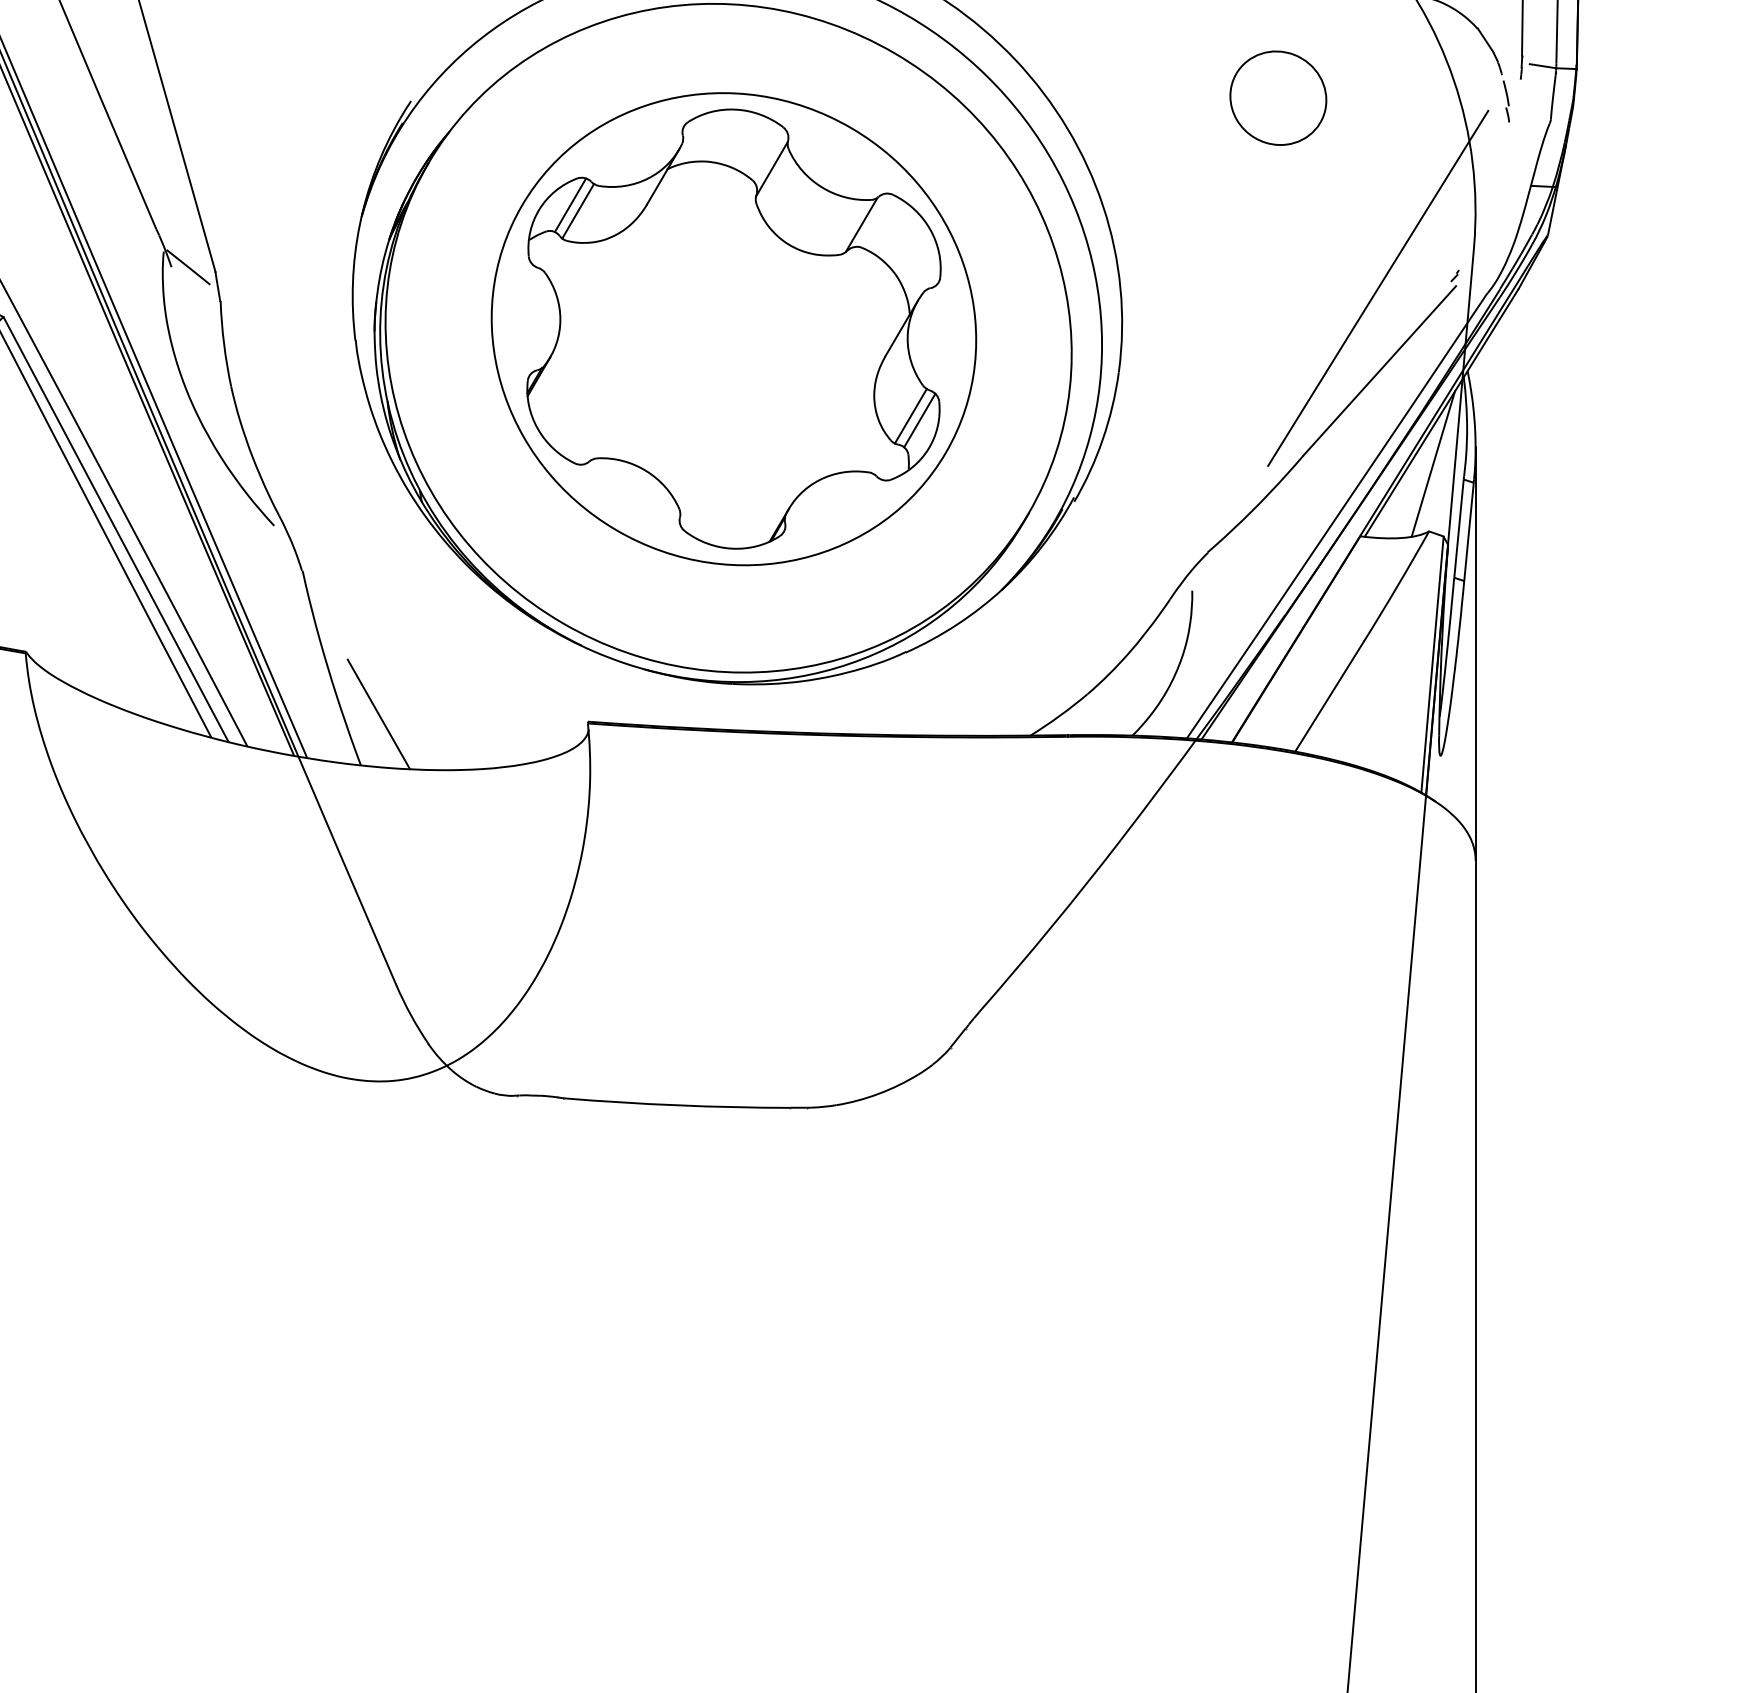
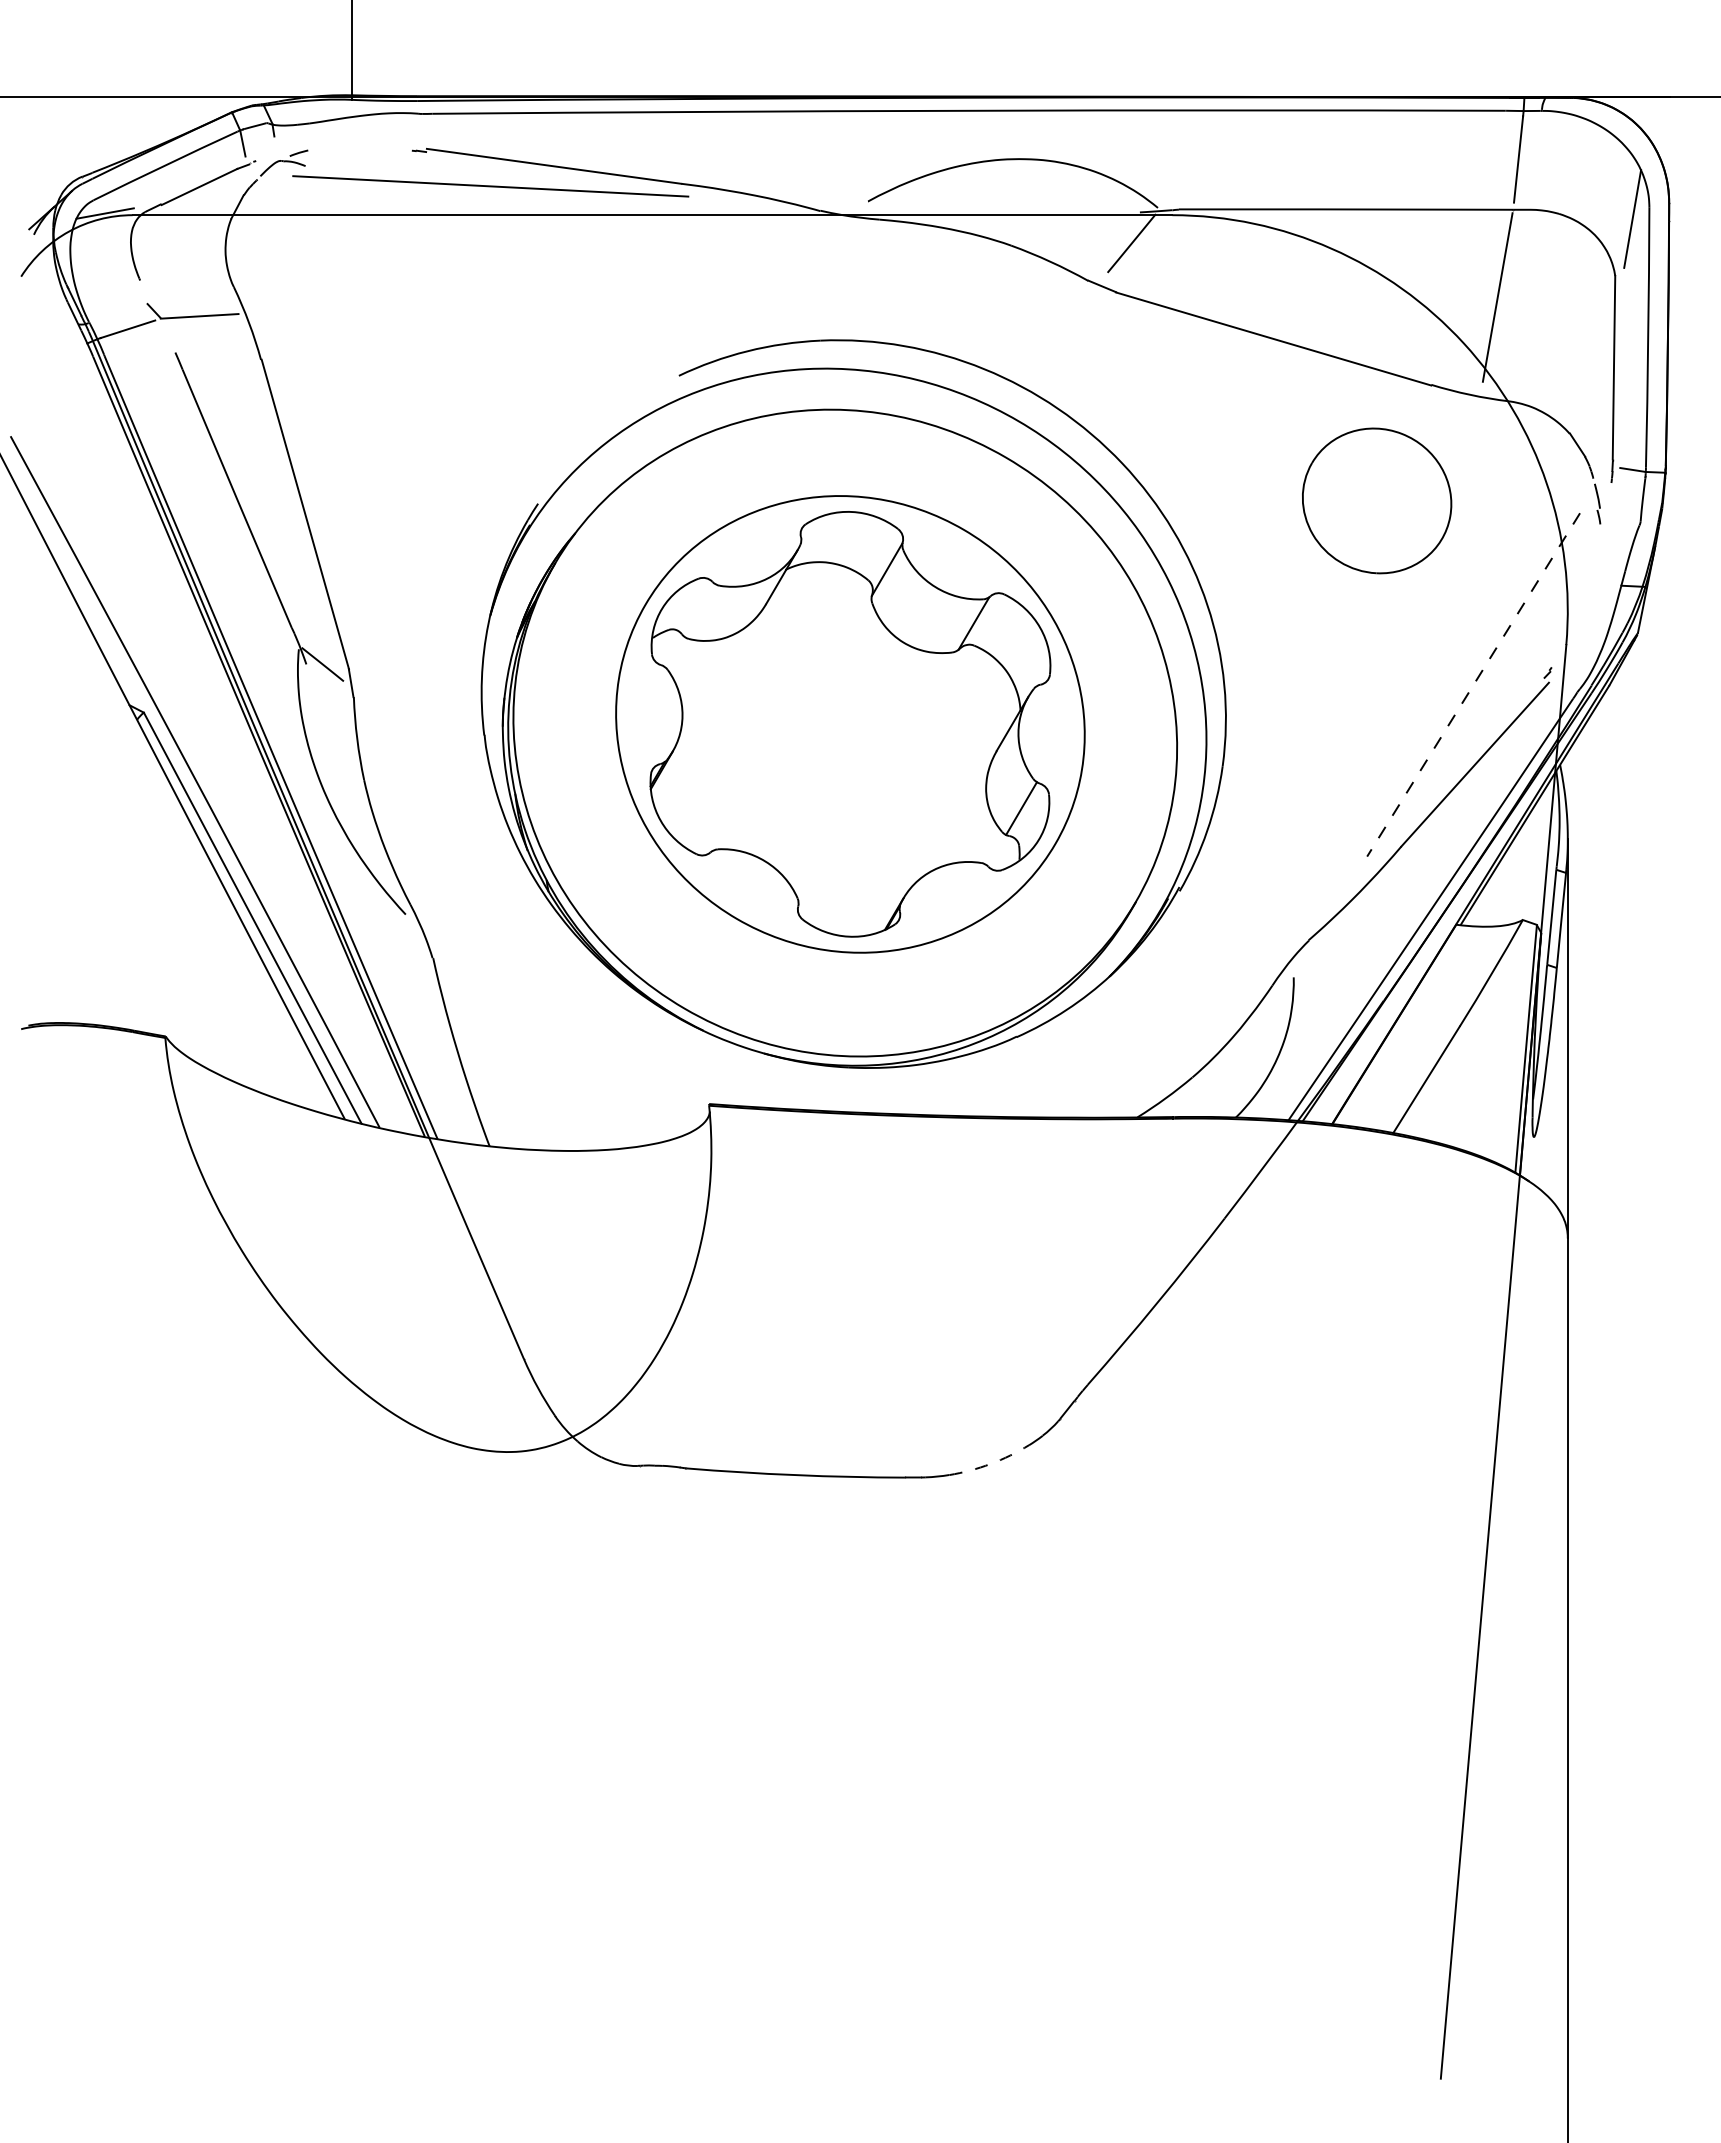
part: (1277, 97) -> (1376, 500), size x1.6
line: (570, 205) -> (692, 604), removed
line: (577, 211) -> (699, 610), removed
line: (1378, 289) -> (1473, 685), solid -> dashed
line: (920, 420) -> (1030, 812), removed
line: (1432, 463) -> (1526, 854), removed
line: (378, 714) -> (506, 1097), removed
arc: (878, 1093) -> (990, 1463), solid -> dashed

